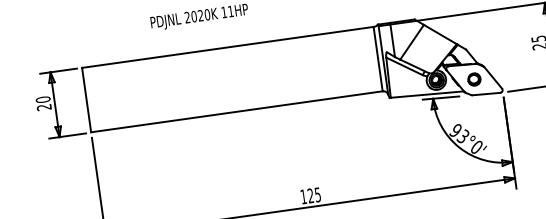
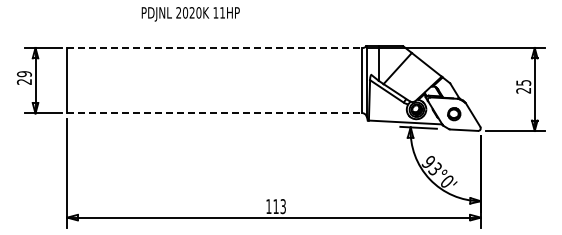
line: (228, 47) -> (215, 48), solid -> dashed
text: (43, 100) -> (24, 74), 20 -> 29
line: (237, 112) -> (215, 113), solid -> dashed
text: (314, 195) -> (279, 206), 125 -> 113

